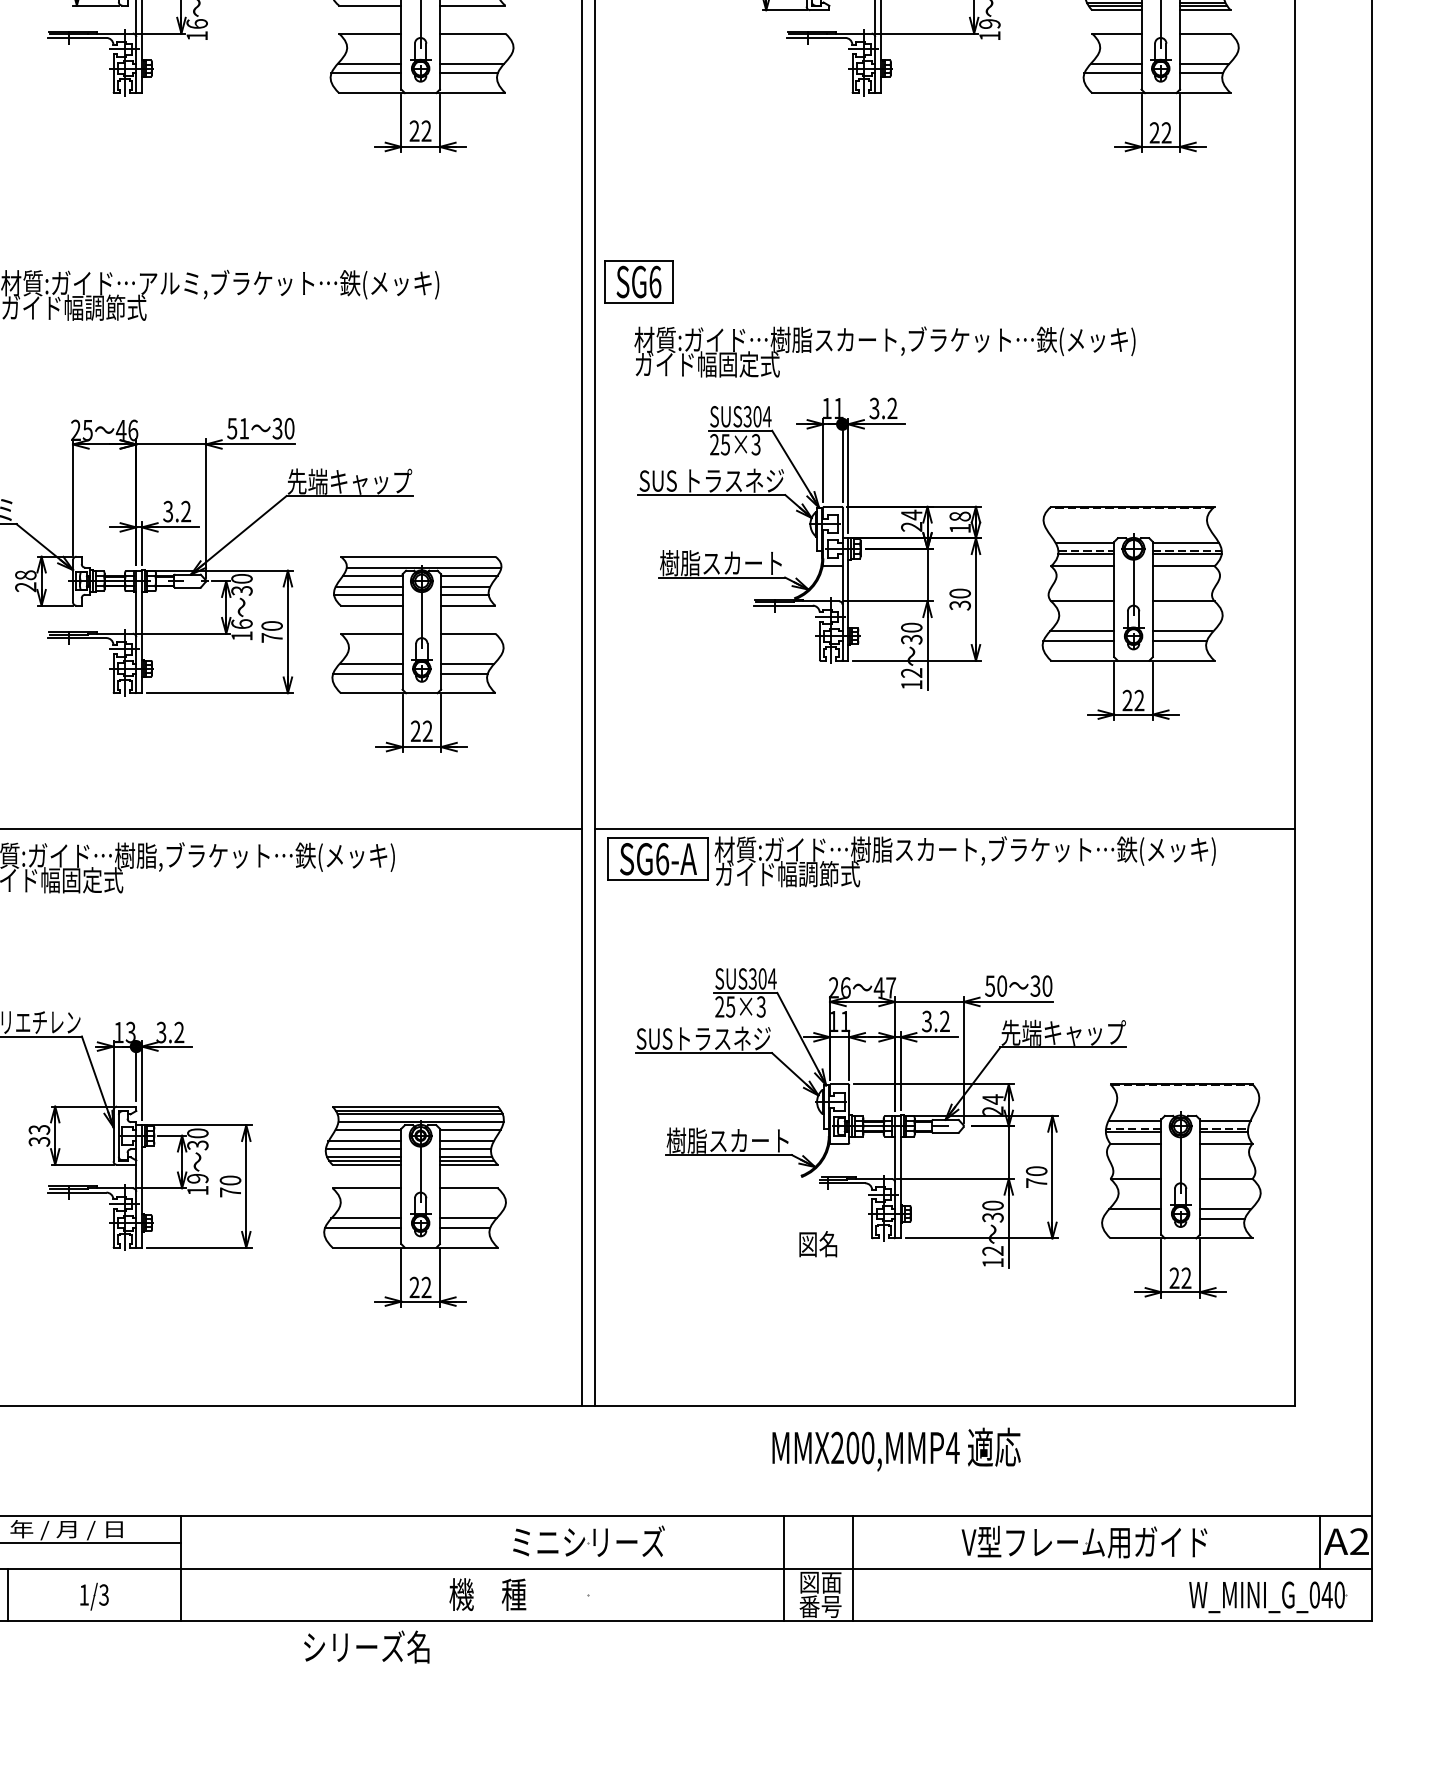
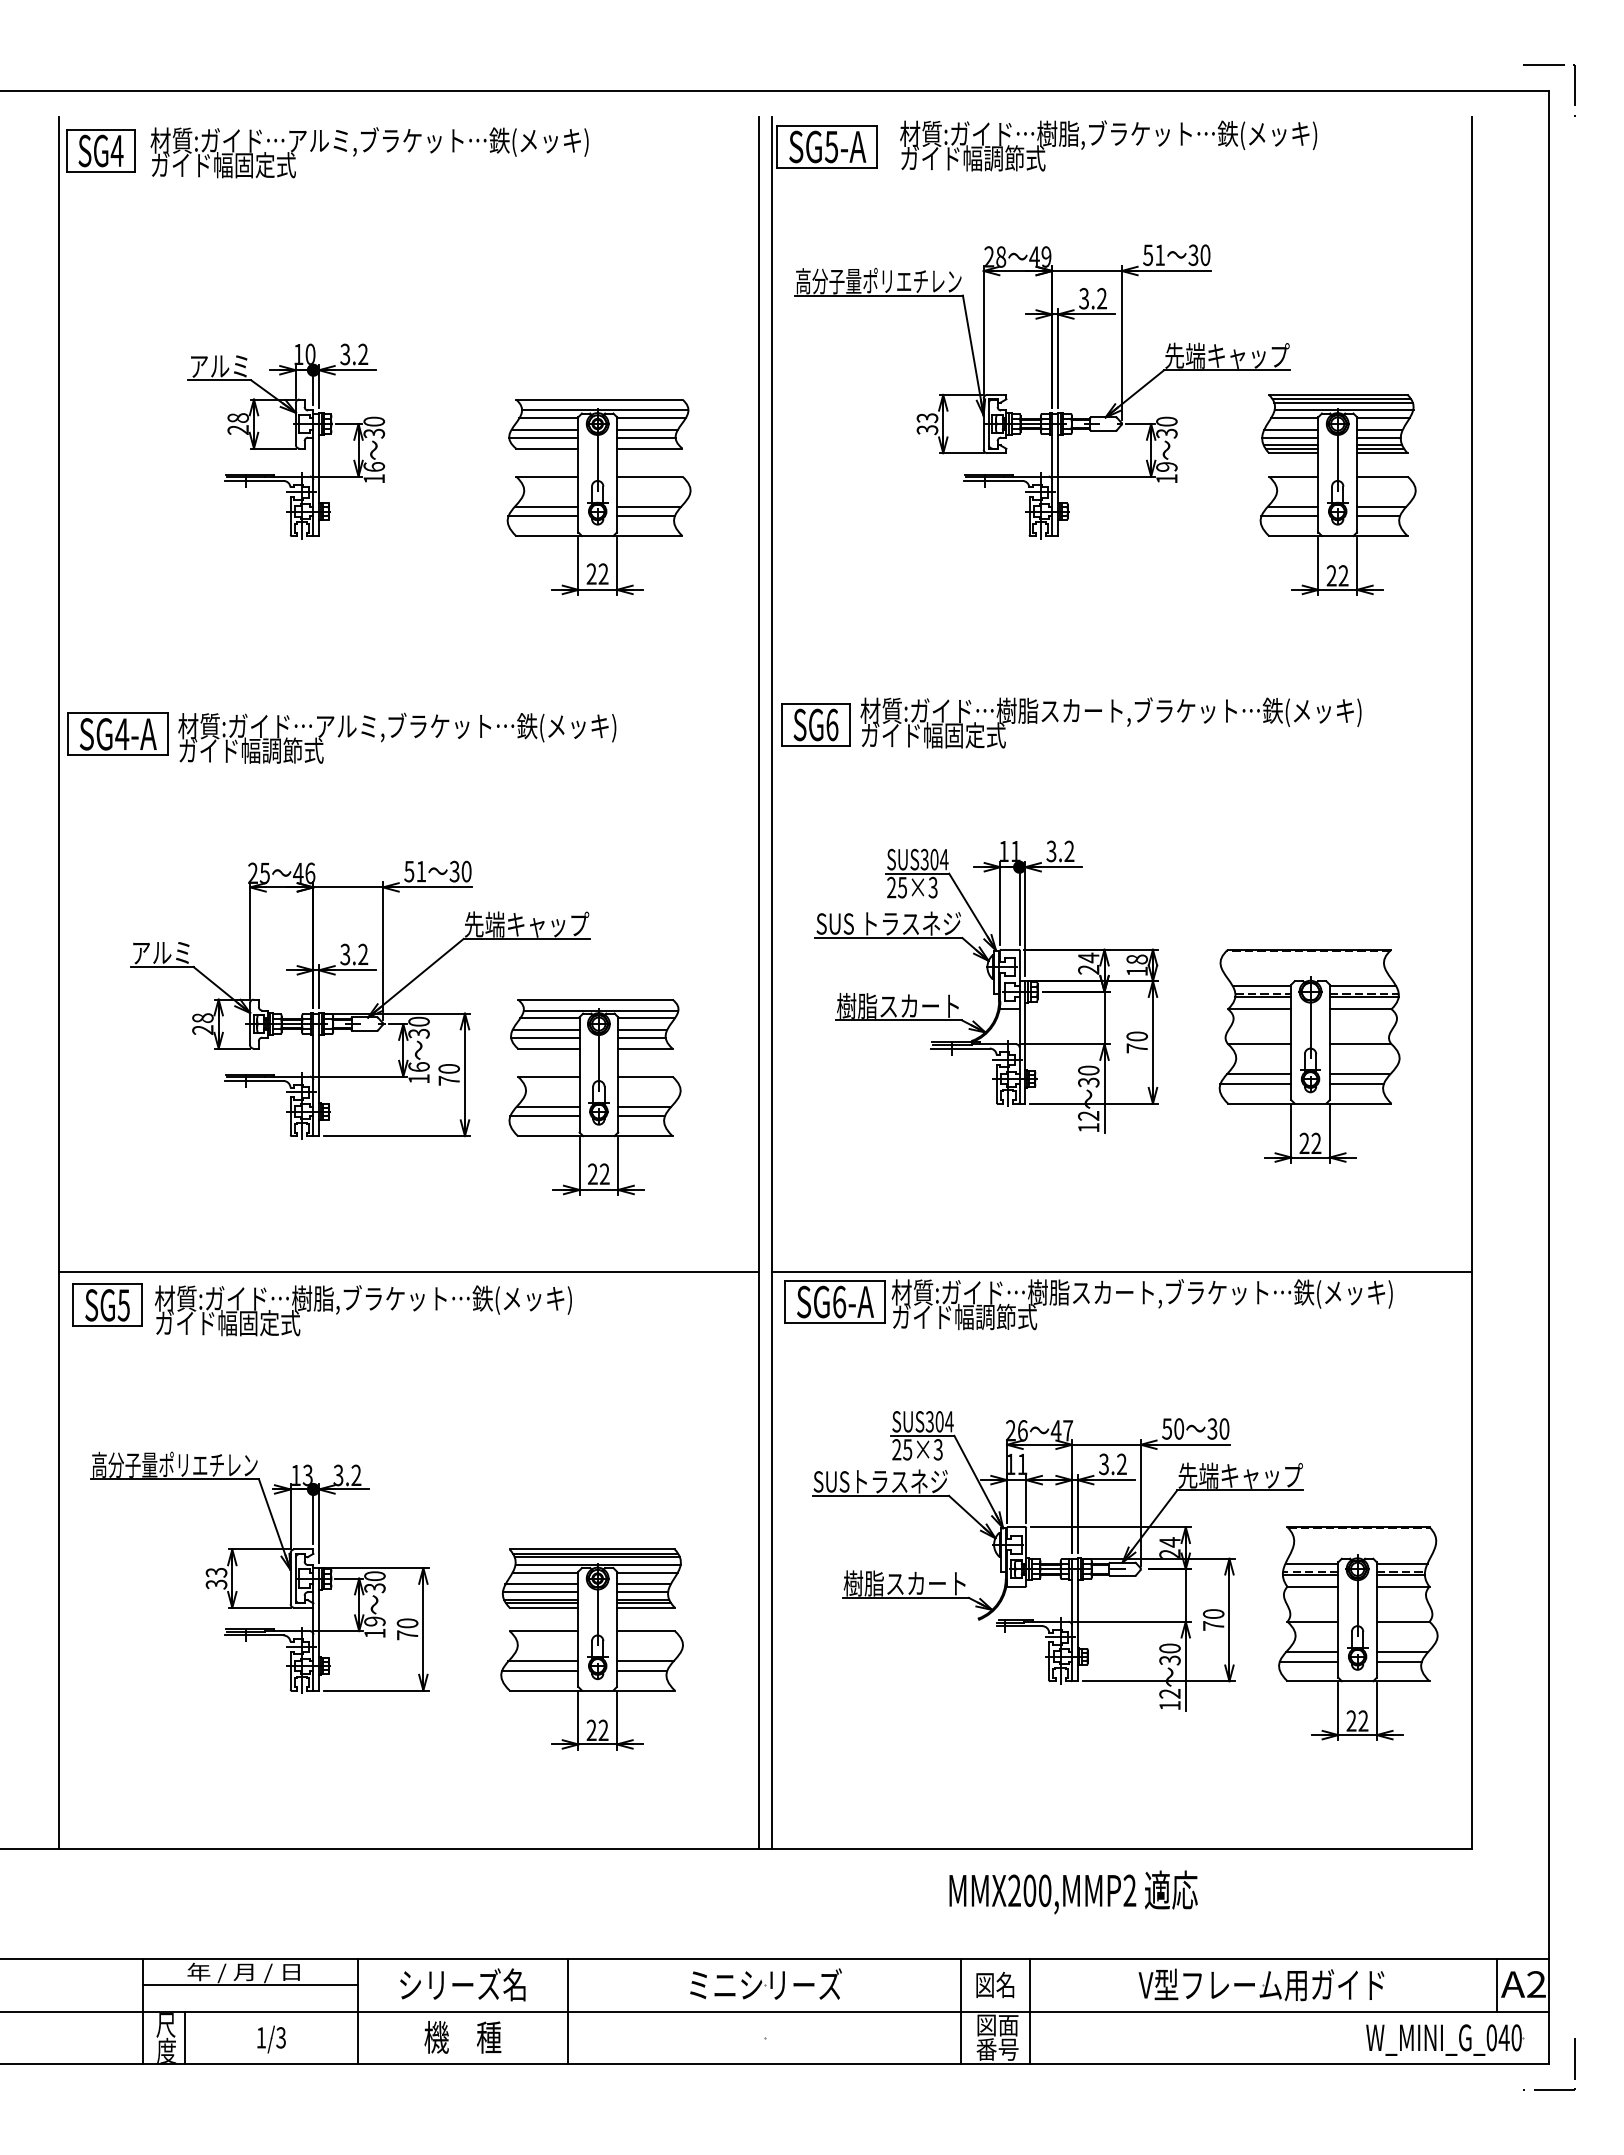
text: (884, 351) -> (1110, 722), moved
text: (959, 605) -> (1136, 1048), 30 -> 70
line: (1131, 1218) -> (1308, 1661), added
text: (818, 1244) -> (995, 1985), moved
text: (952, 1447) -> (1129, 1890), MMX200,MMP4 -> MMX200,MMP2
line: (390, 1568) -> (567, 2011), added
text: (487, 1594) -> (462, 2037), moved
part: (1397, 1621) -> (1574, 2064), added
text: (366, 1646) -> (462, 1984), moved

